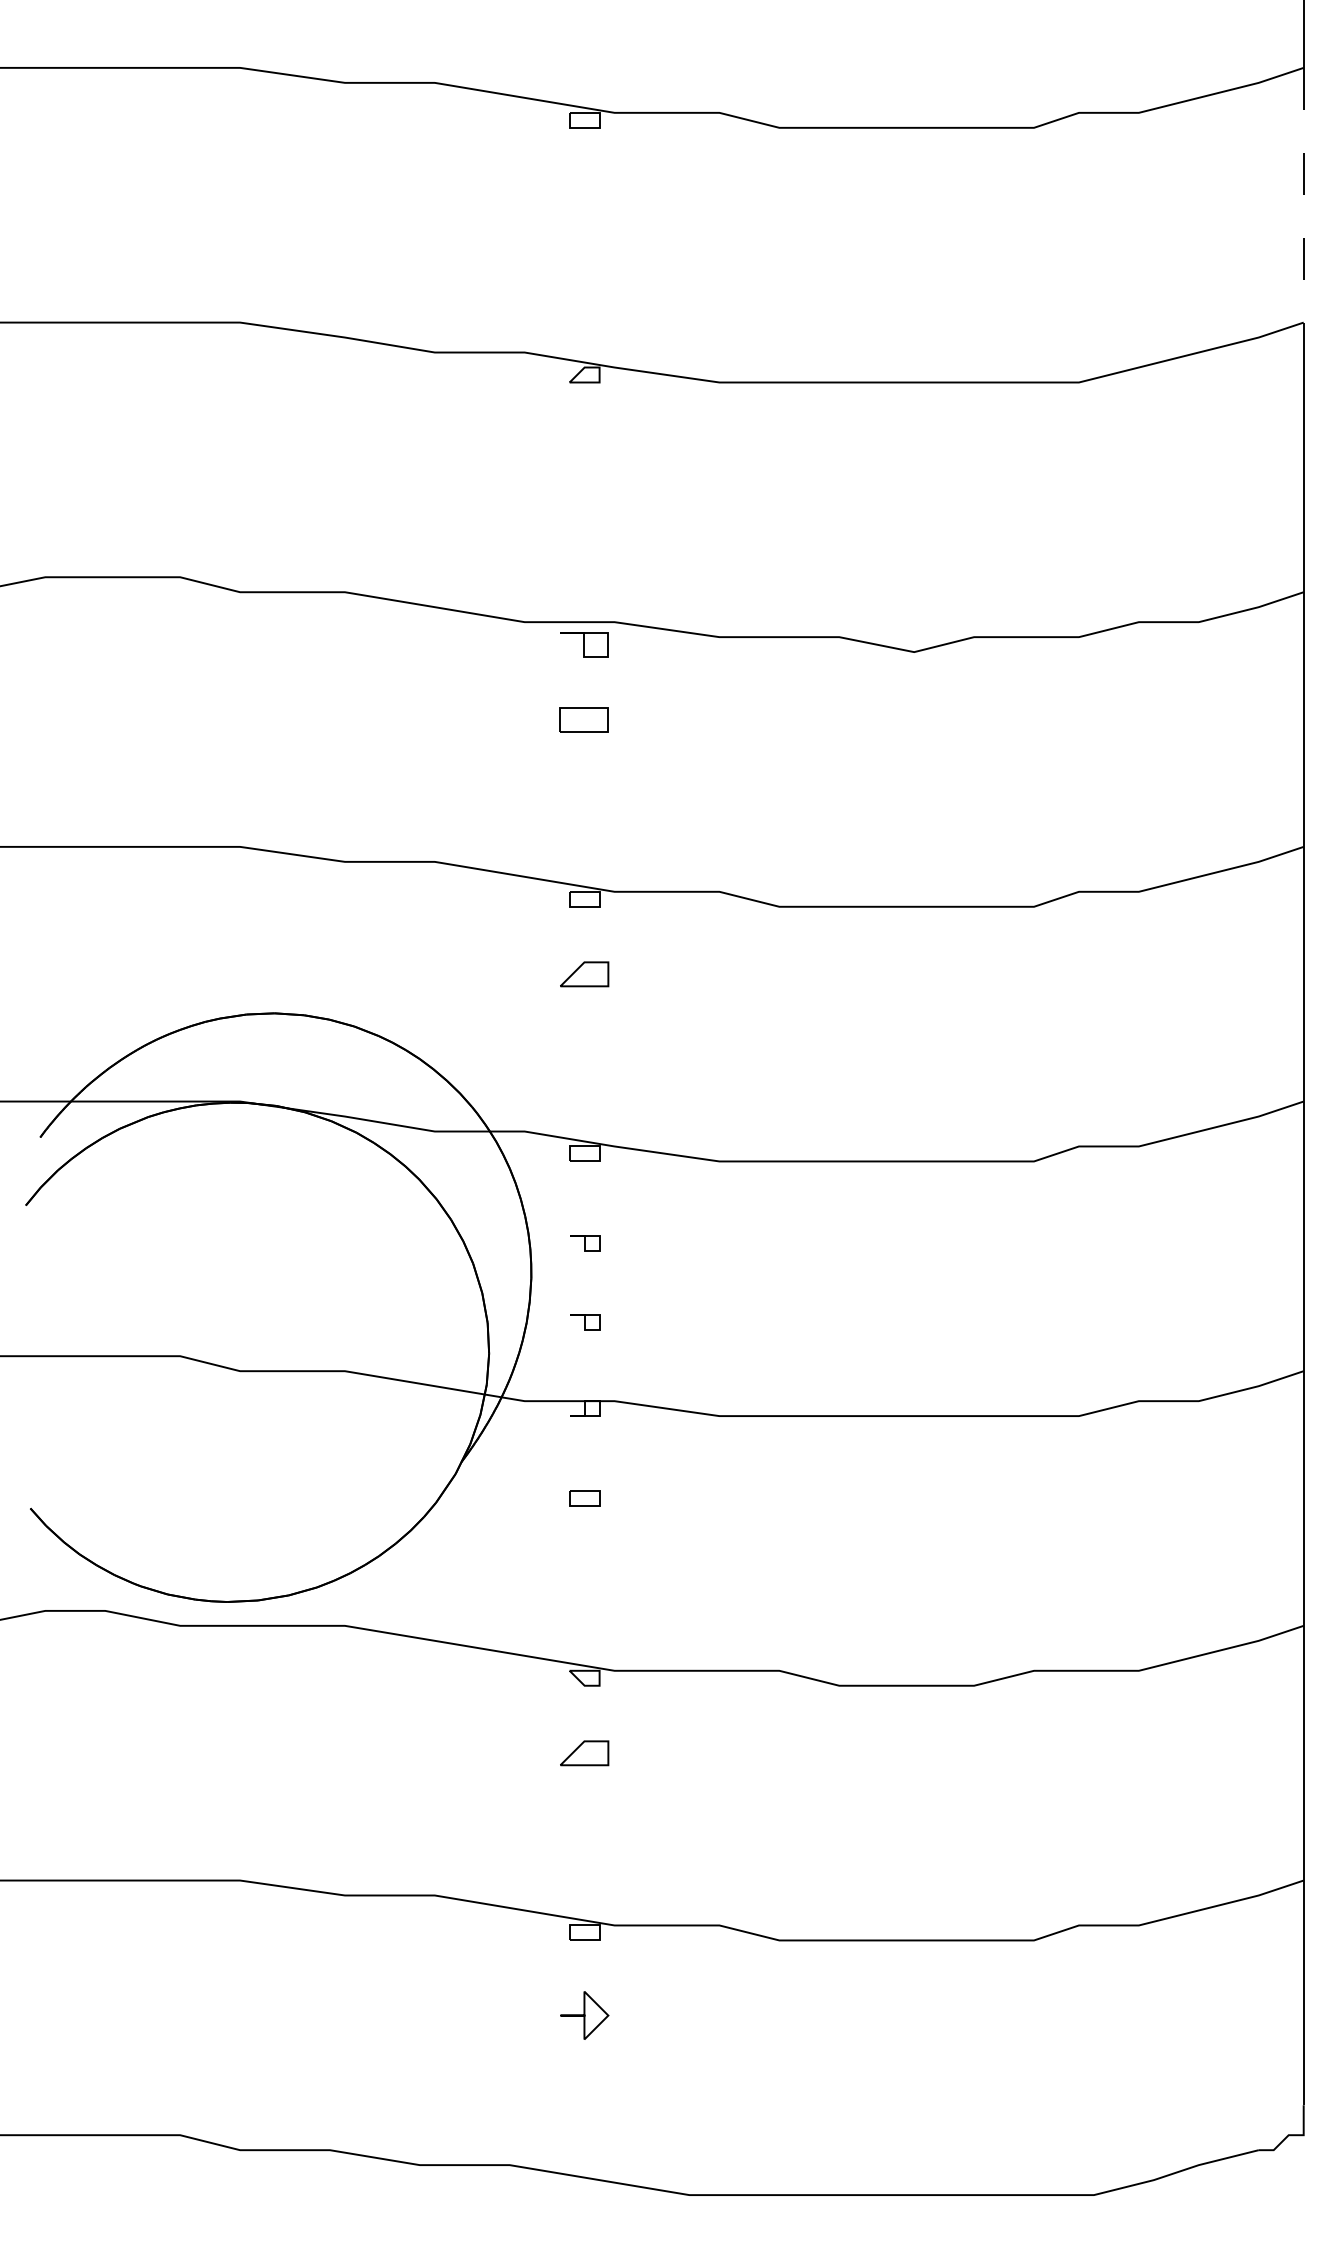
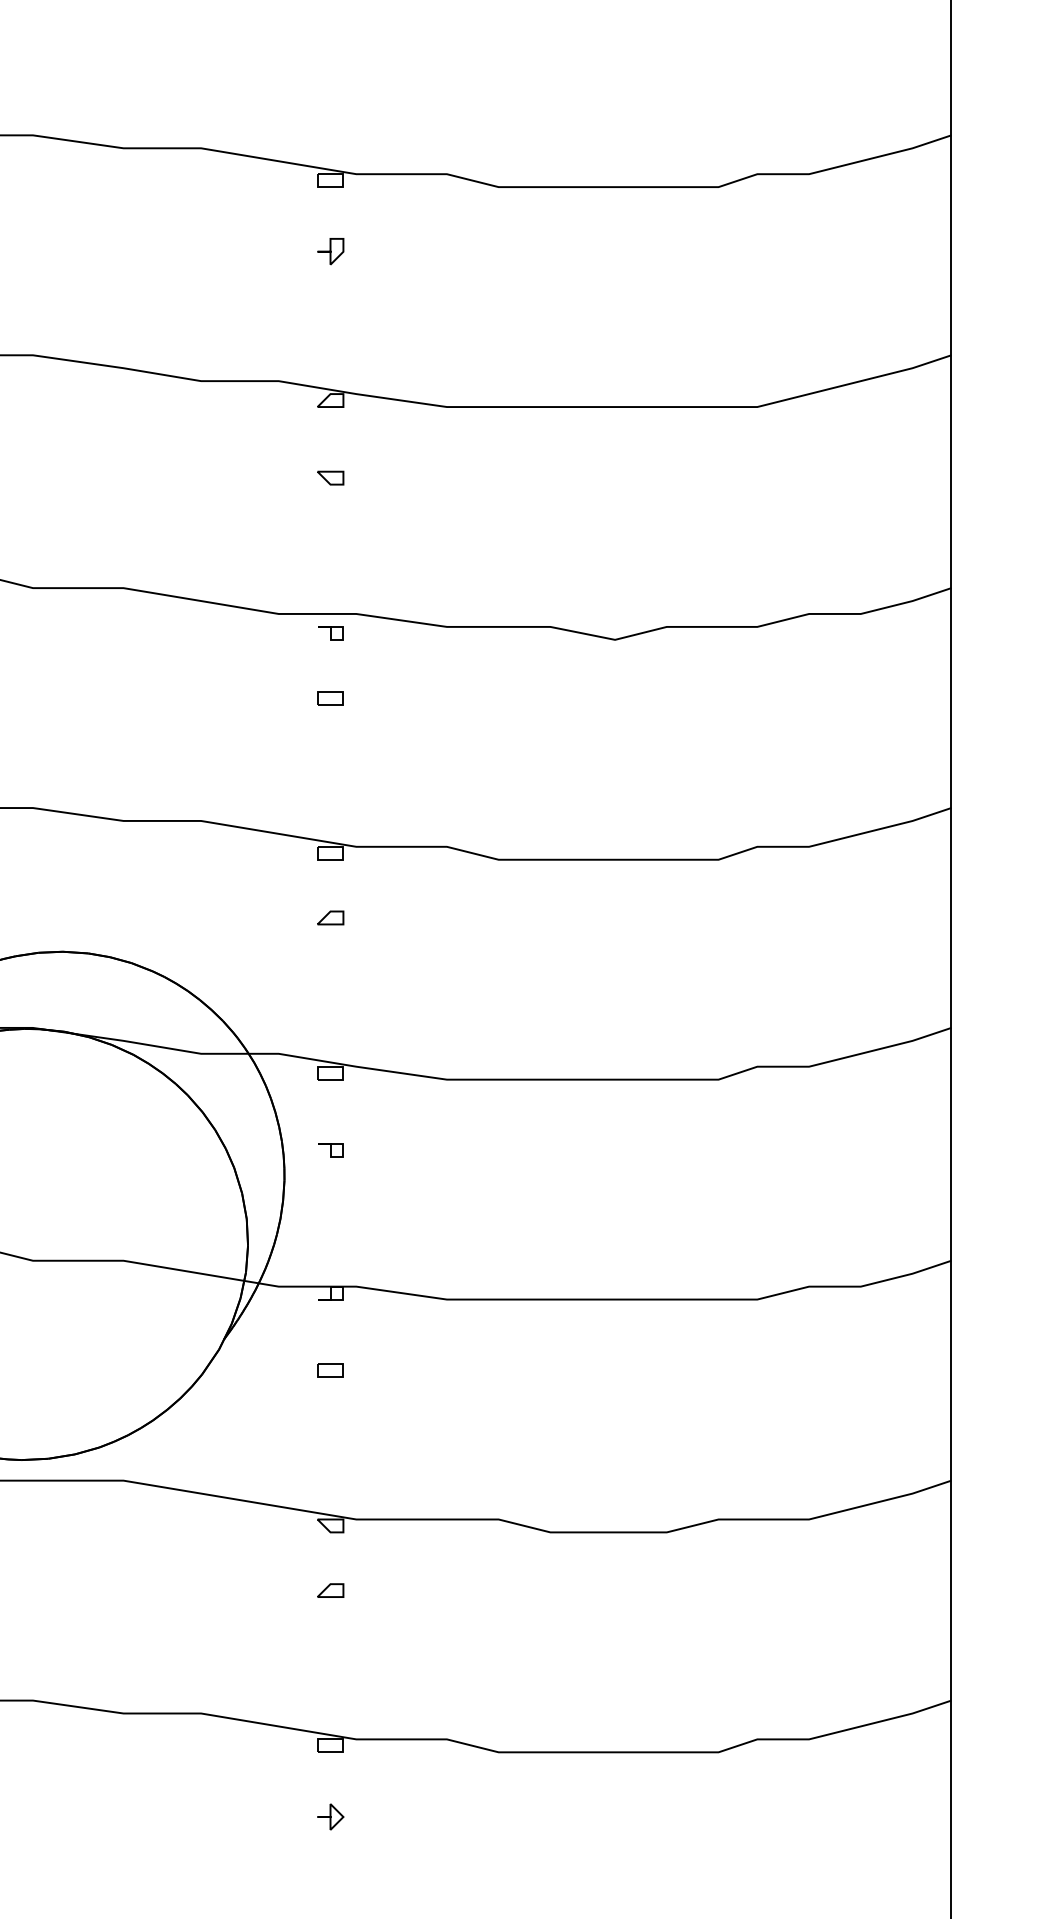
line: (1303, 195) -> (951, 245), dashed -> solid
part: (584, 202) -> (330, 251), added
part: (584, 464) -> (330, 477), added
part: (585, 644) -> (331, 633), size x0.62
part: (584, 719) -> (330, 698), size x0.62
part: (584, 973) -> (330, 917), size x0.62
part: (585, 1322) -> (331, 1218), removed
part: (584, 1752) -> (330, 1590), size x0.62
part: (584, 2014) -> (330, 1816), size x0.62

